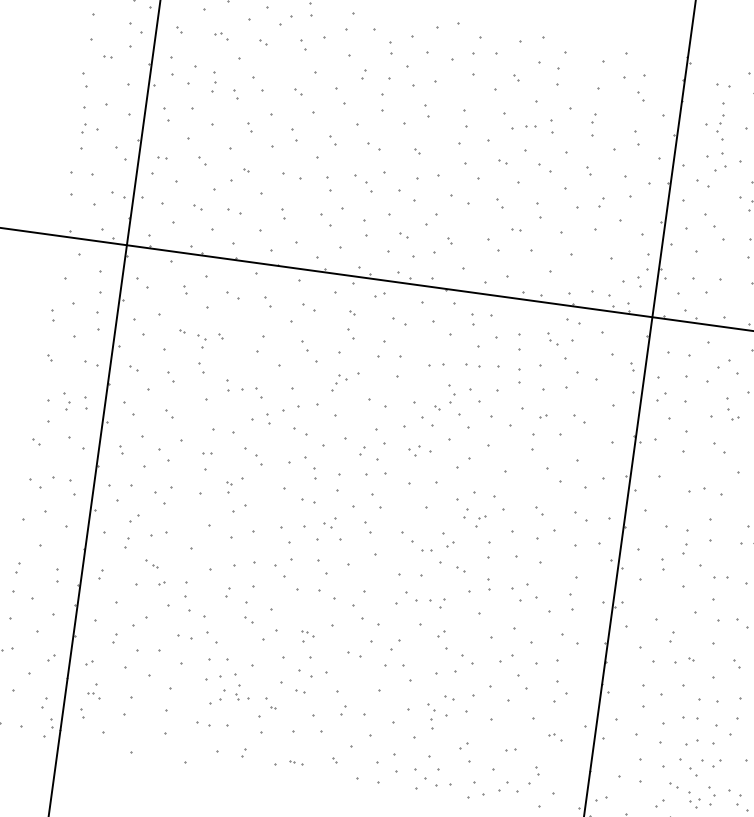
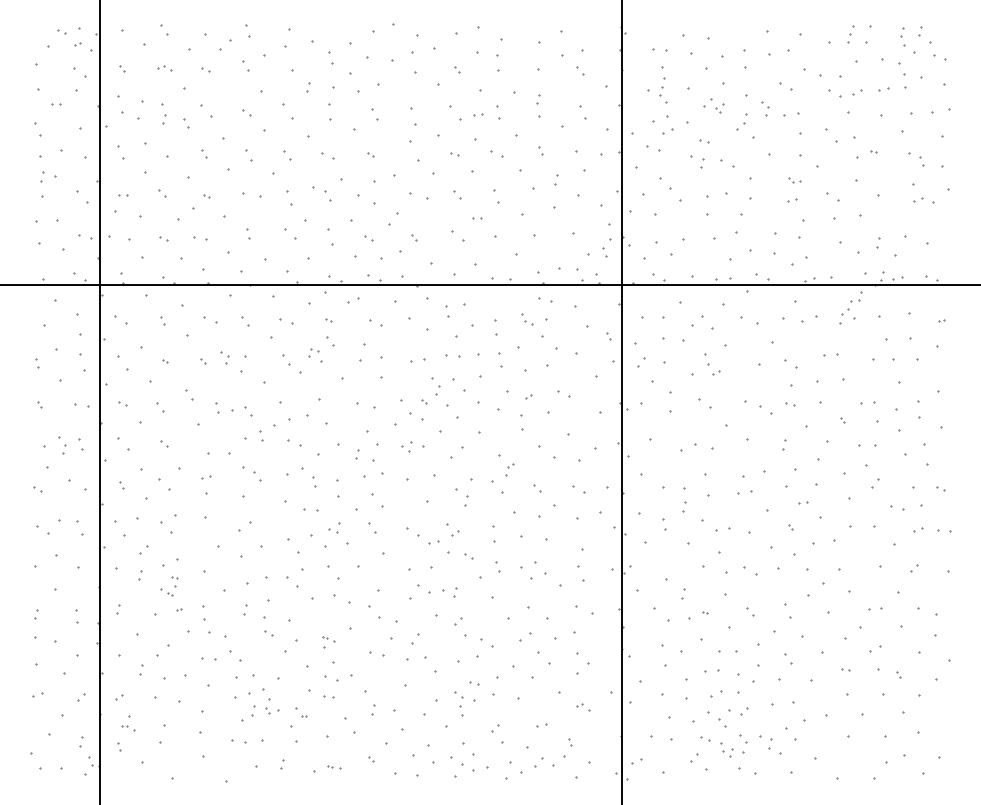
part: (201, 340) -> (224, 357), moved
part: (340, 379) -> (313, 352), moved
part: (228, 487) -> (174, 581), moved
part: (480, 520) -> (509, 469), moved

